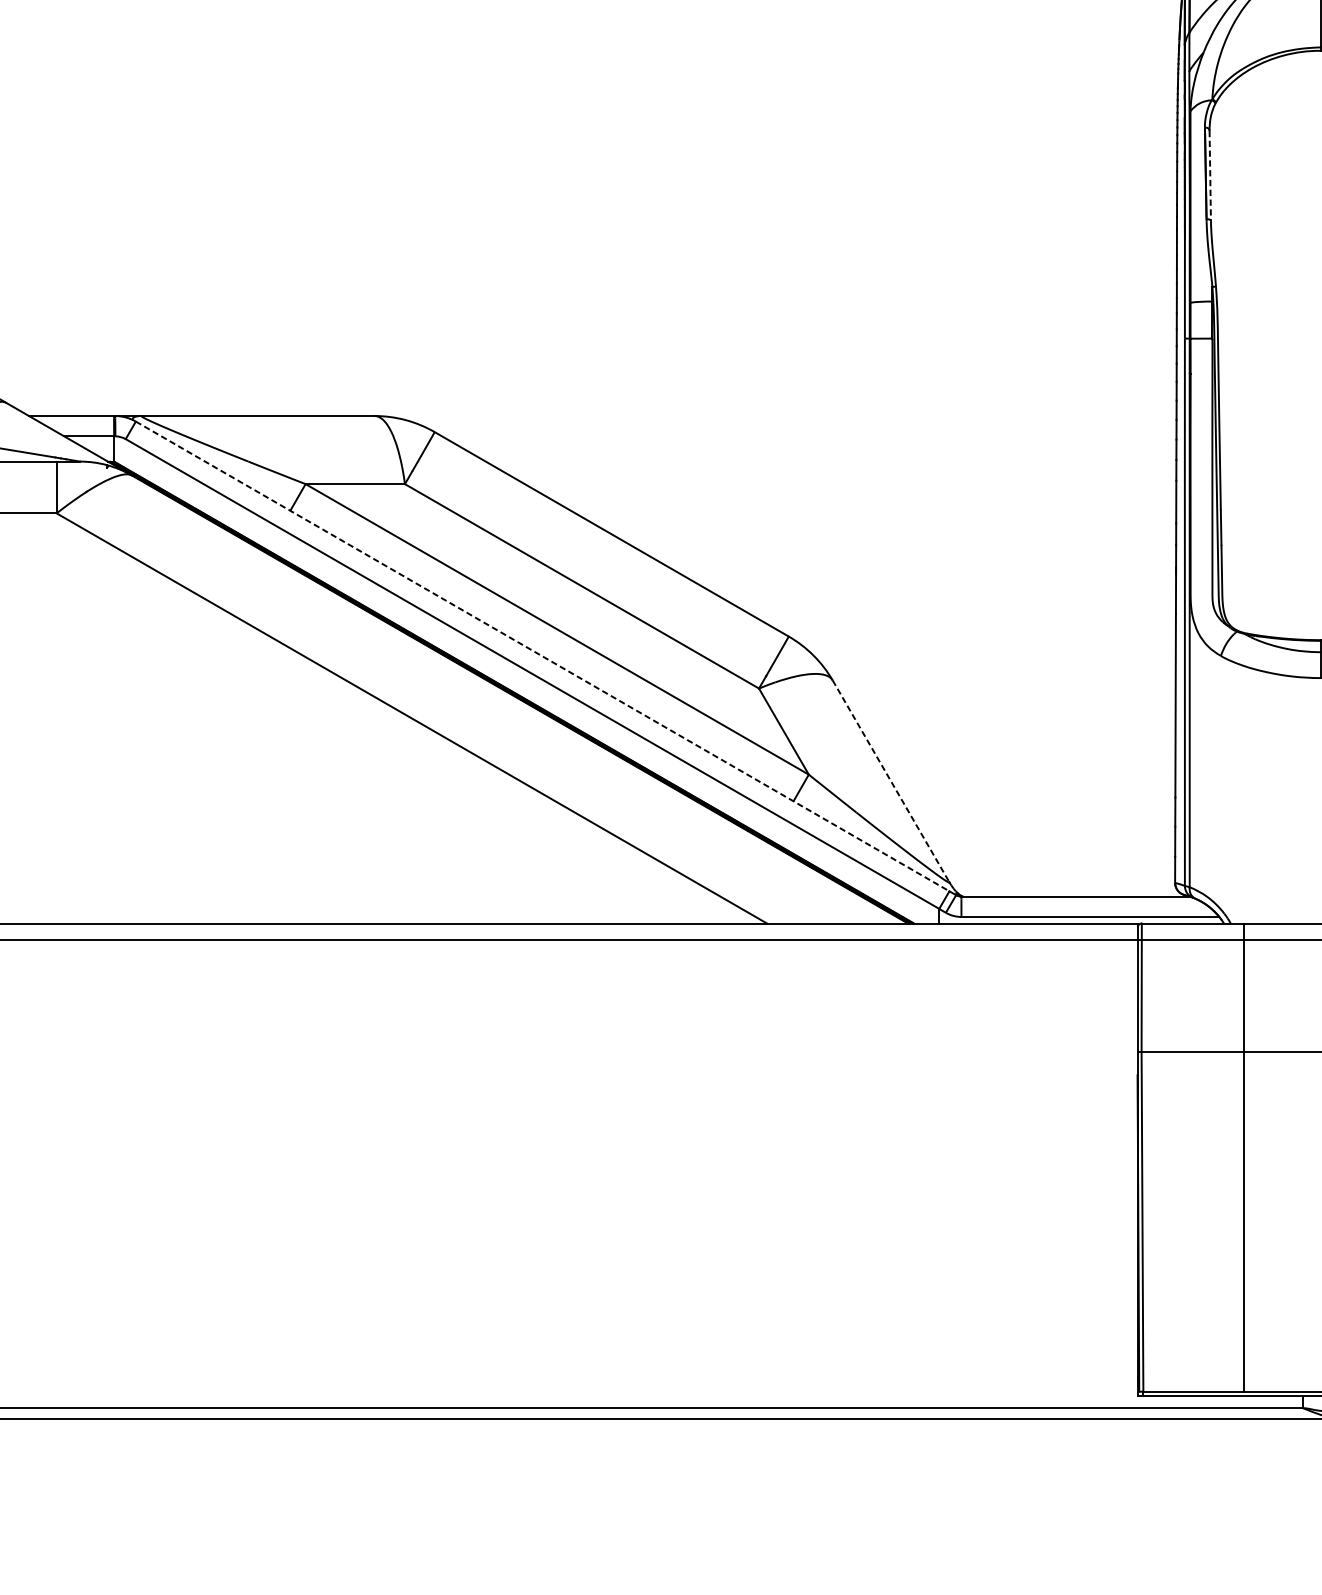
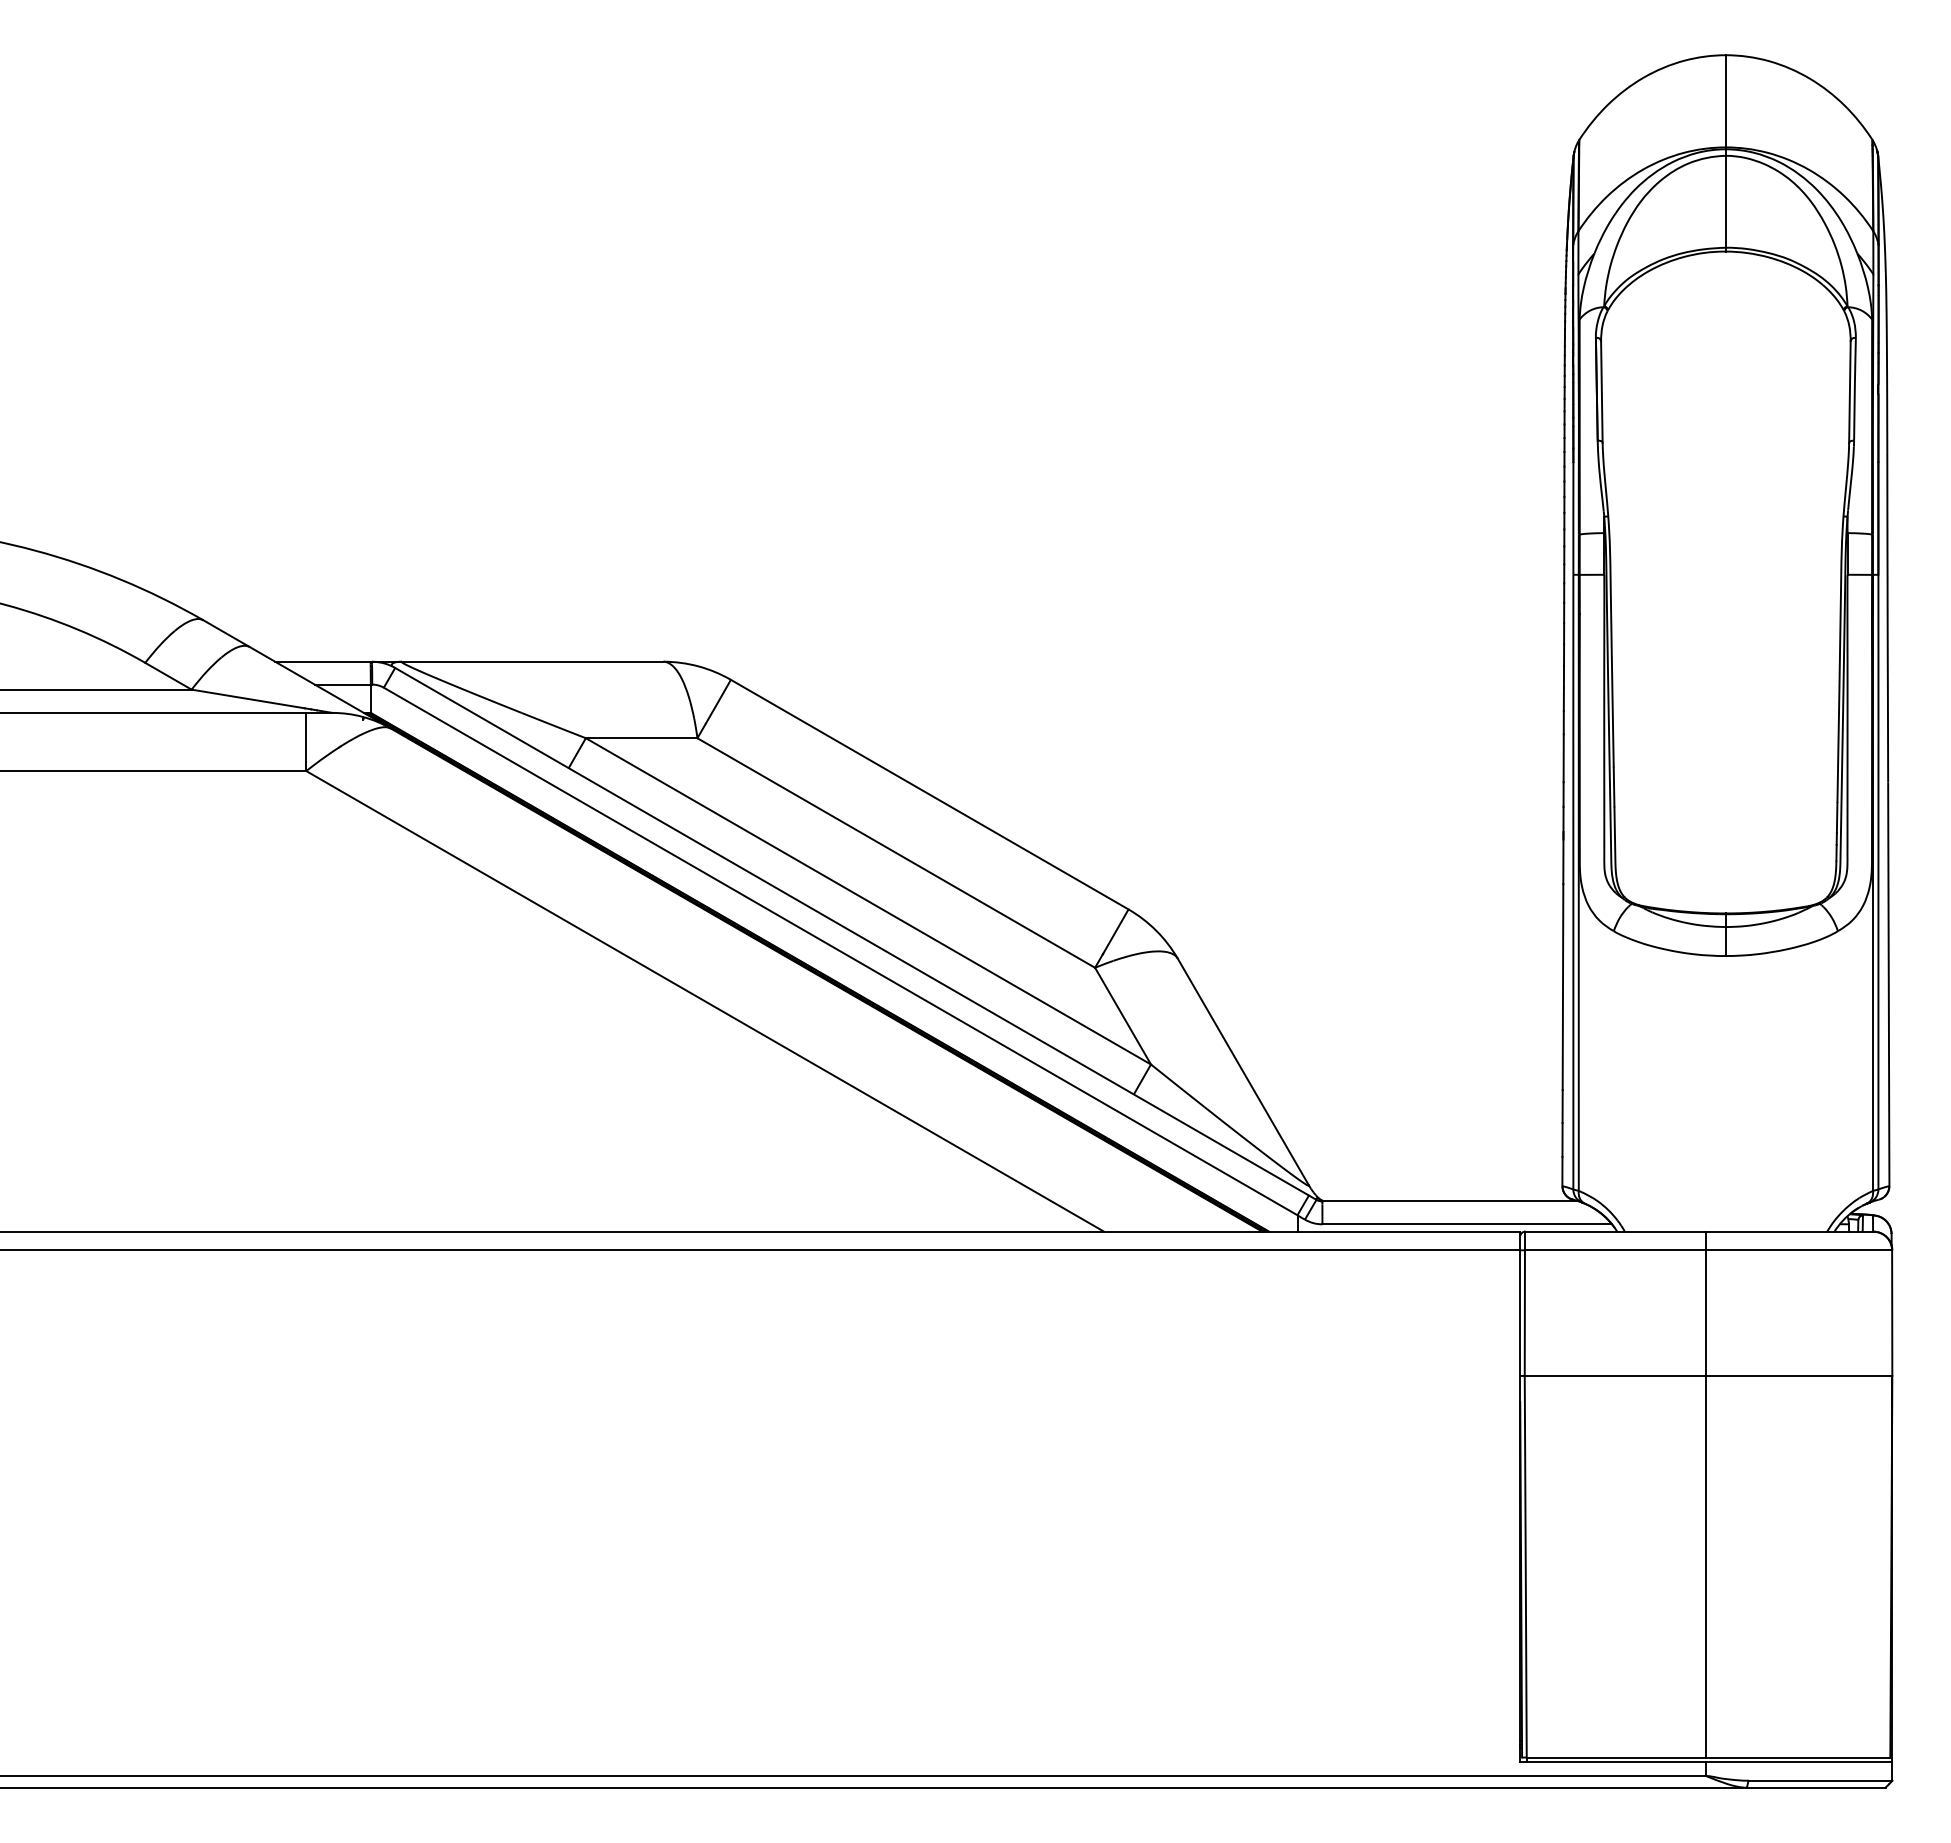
line: (1209, 176) -> (1601, 392), dashed -> solid
line: (543, 656) -> (852, 931), dashed -> solid
line: (891, 781) -> (1243, 1072), dashed -> solid
line: (1244, 1157) -> (1706, 1494), moved

